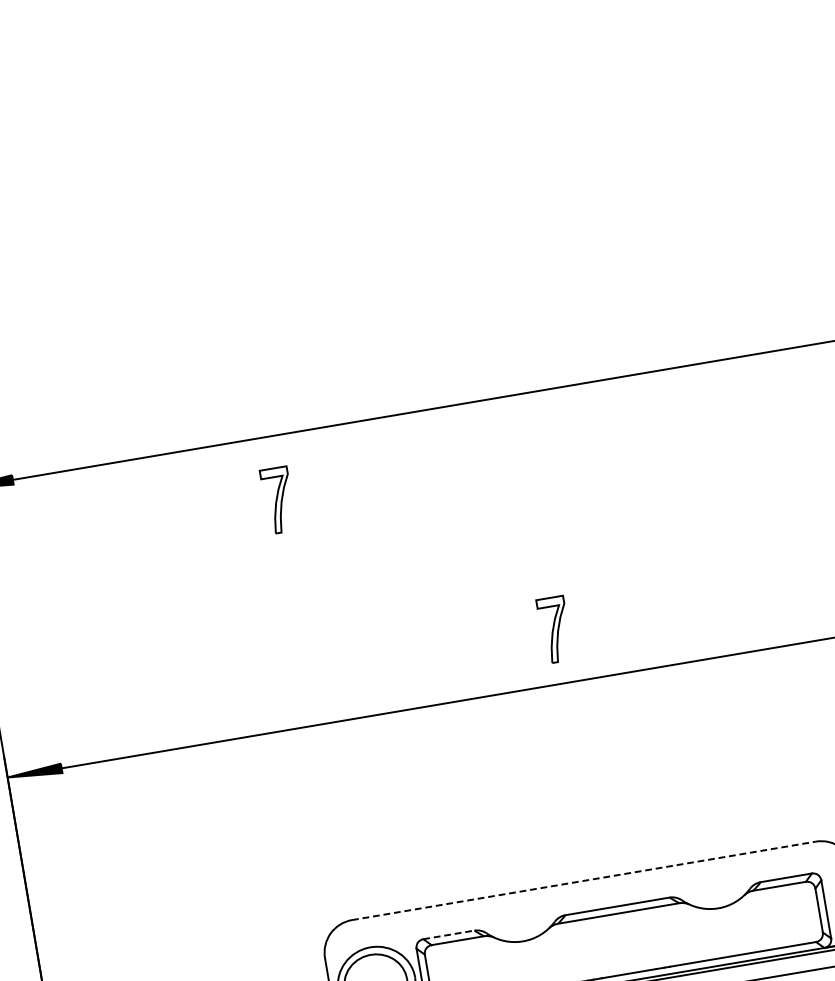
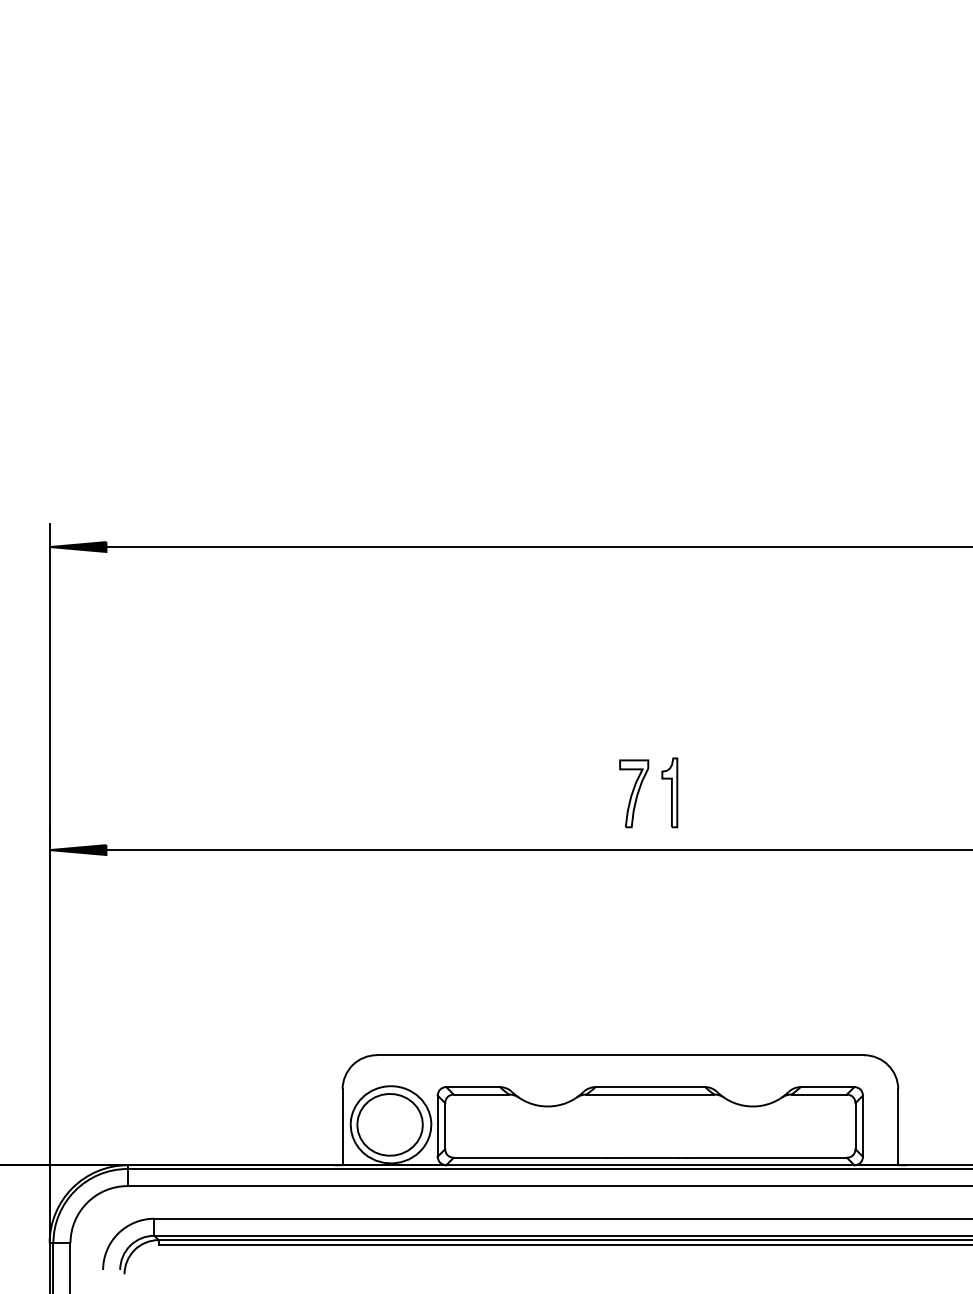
part: (278, 500) -> (374, 613), removed
part: (588, 622) -> (669, 792), added
line: (584, 881) -> (620, 1055), dashed -> solid
line: (449, 935) -> (473, 1087), dashed -> solid

